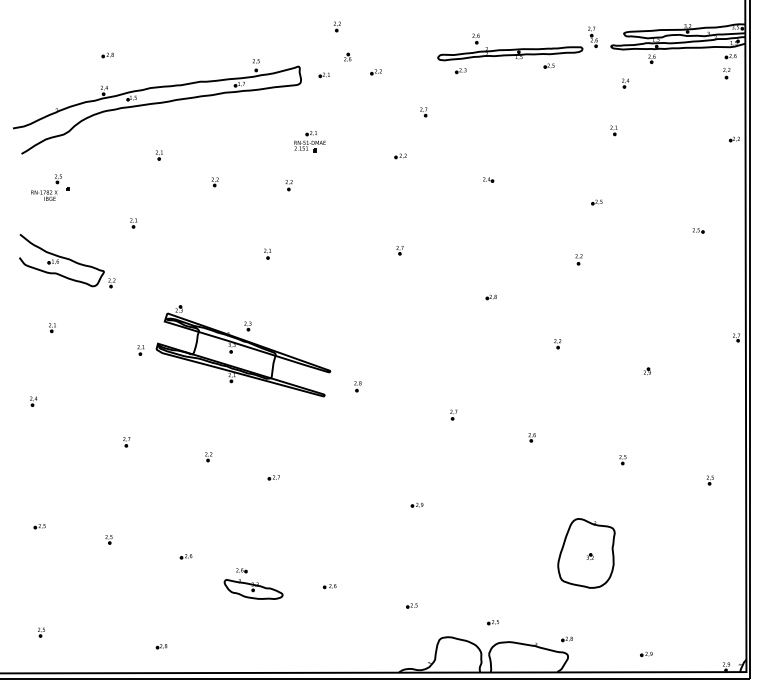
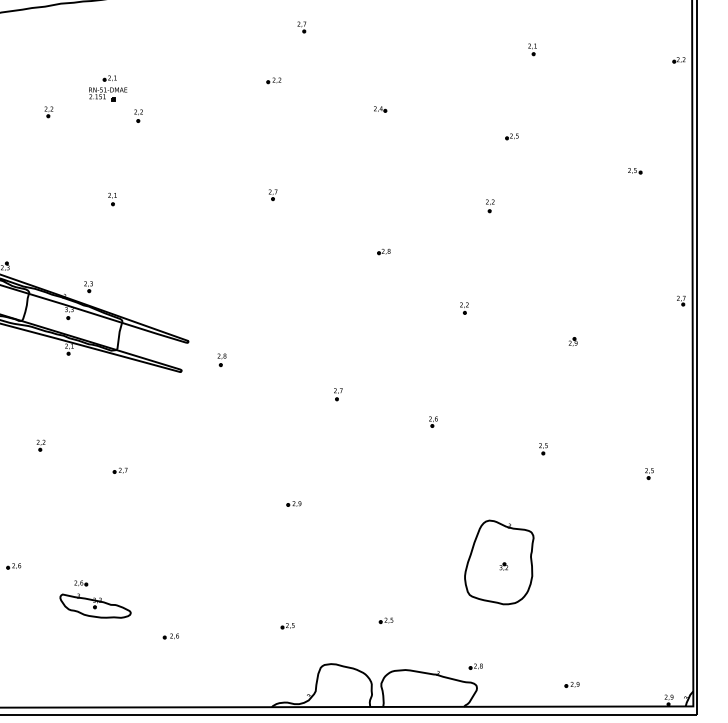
part: (309, 141) -> (107, 88), moved
part: (329, 586) -> (170, 636), moved
part: (492, 622) -> (385, 620), moved

